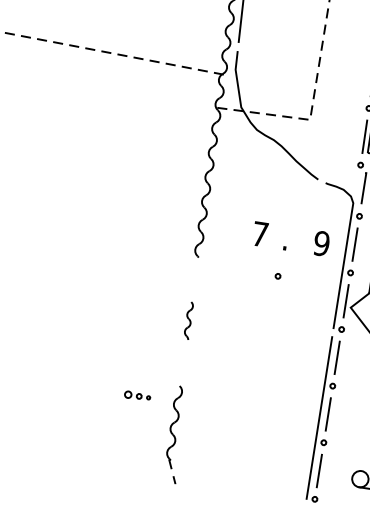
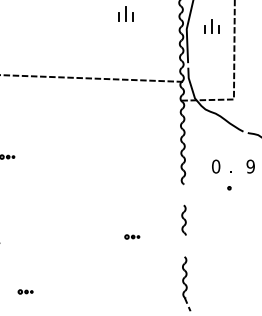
text: (260, 234) -> (216, 166), 7 -> 0
part: (187, 319) -> (183, 219), size x1.43
part: (138, 395) -> (132, 236), moved

